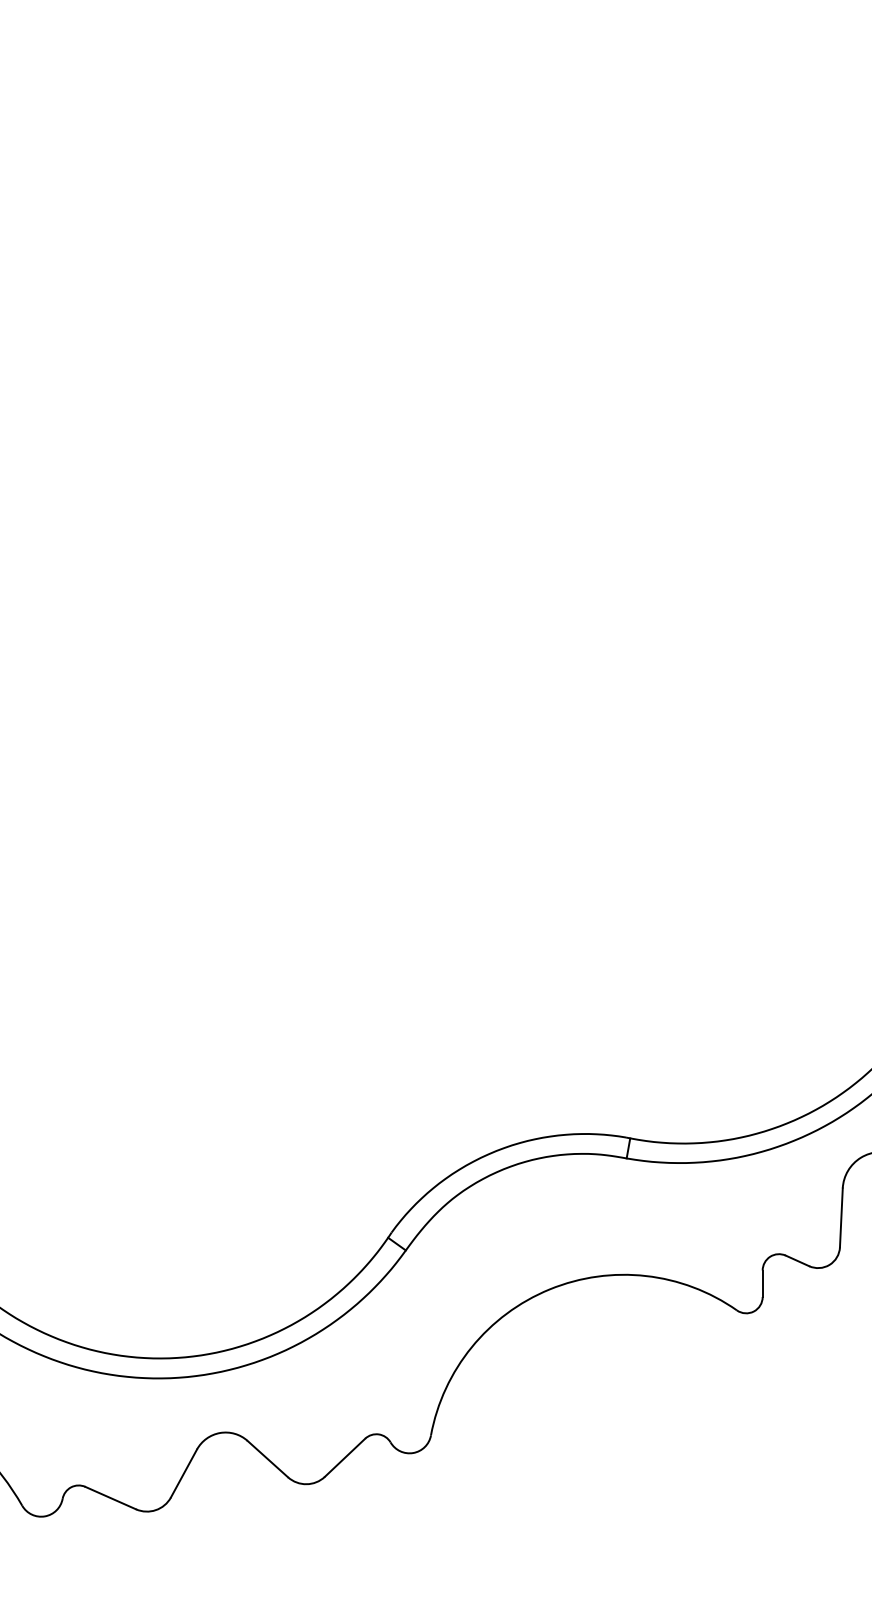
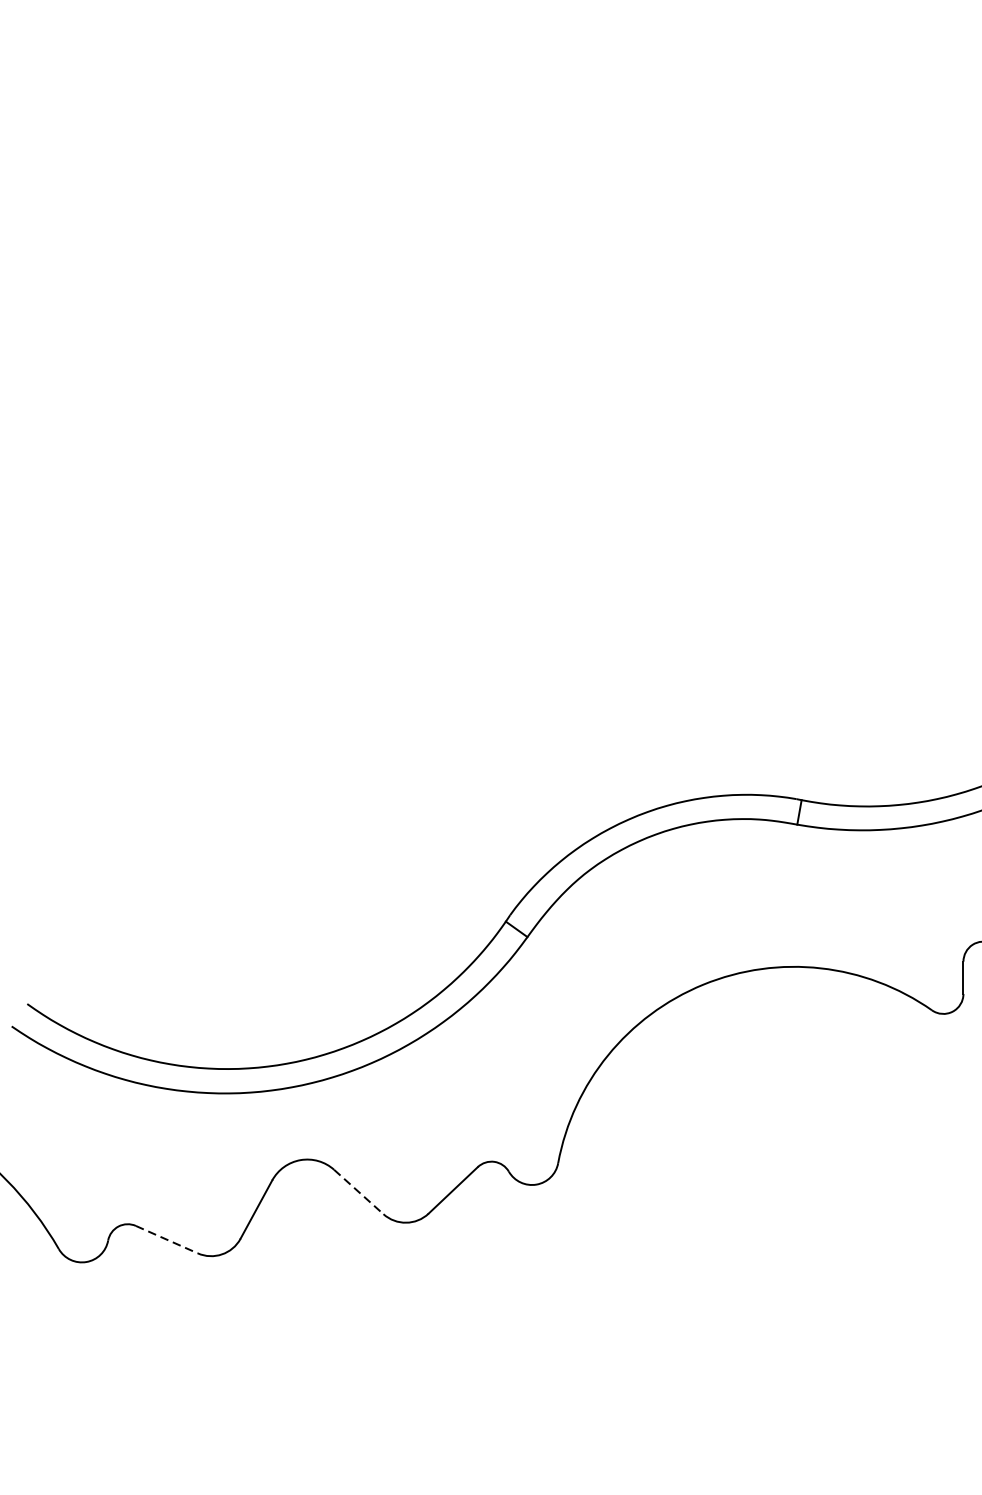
line: (268, 1459) -> (359, 1192), solid -> dashed
line: (110, 1498) -> (166, 1240), solid -> dashed

